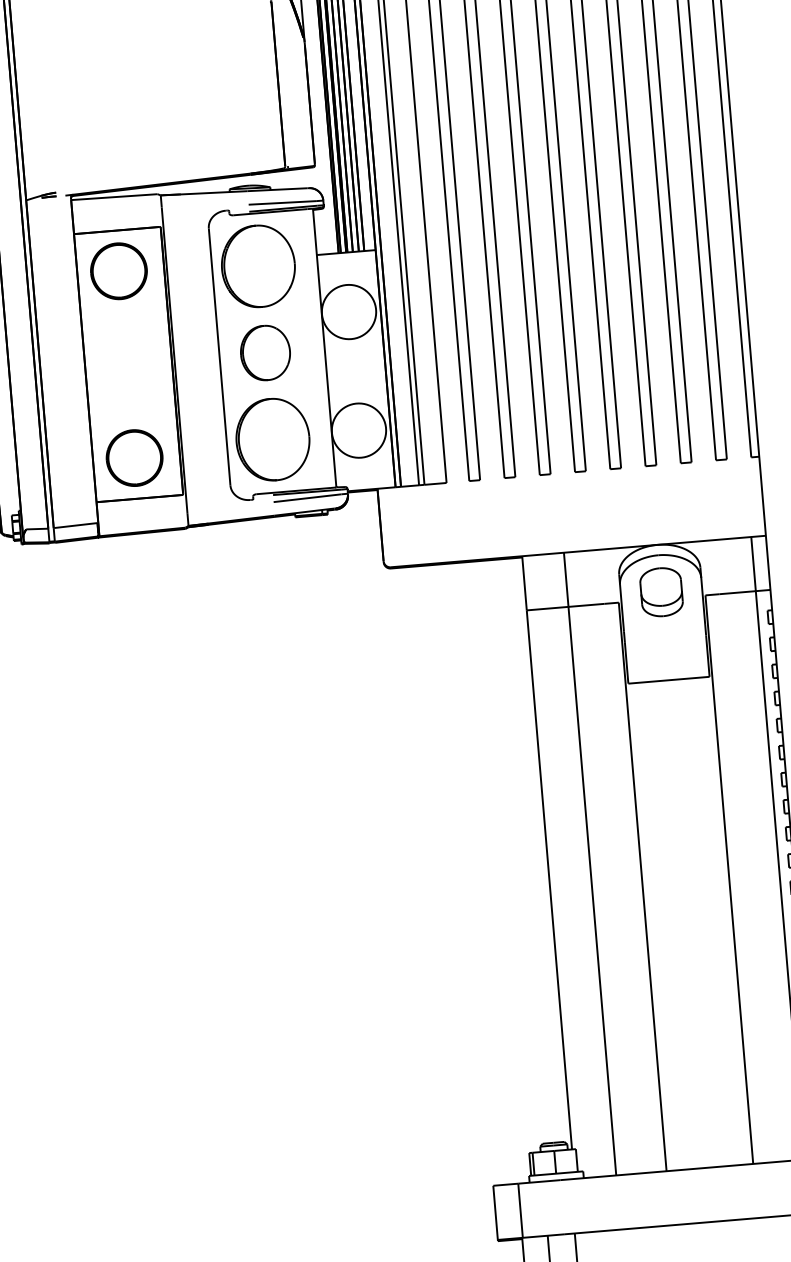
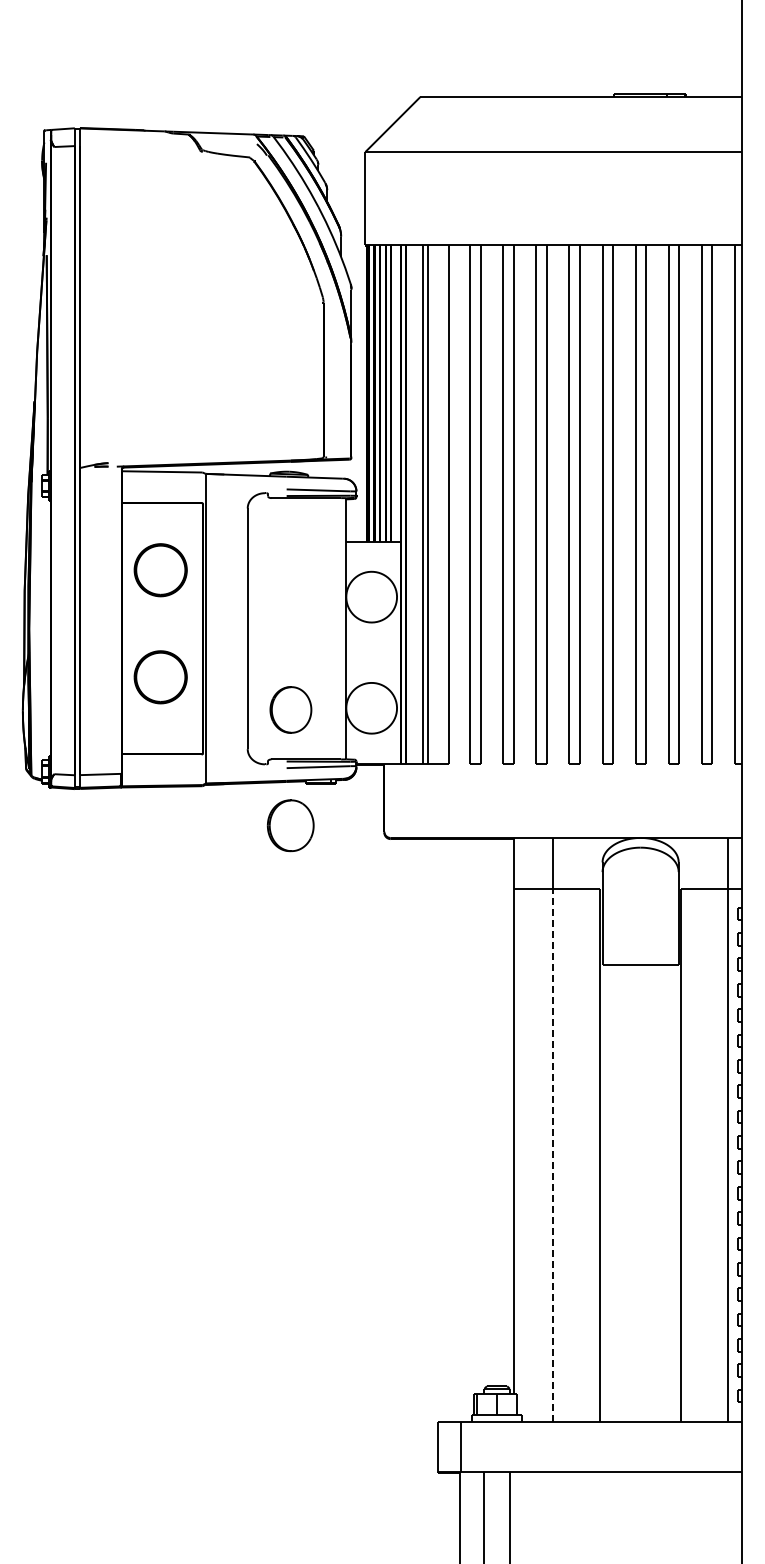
part: (257, 266) -> (290, 547), removed
part: (118, 271) -> (160, 570), moved
part: (265, 352) -> (290, 825), moved
part: (272, 439) -> (290, 709), size x0.6
part: (134, 458) -> (160, 677), moved
part: (661, 592) -> (640, 882), removed
line: (591, 890) -> (552, 1154), solid -> dashed

